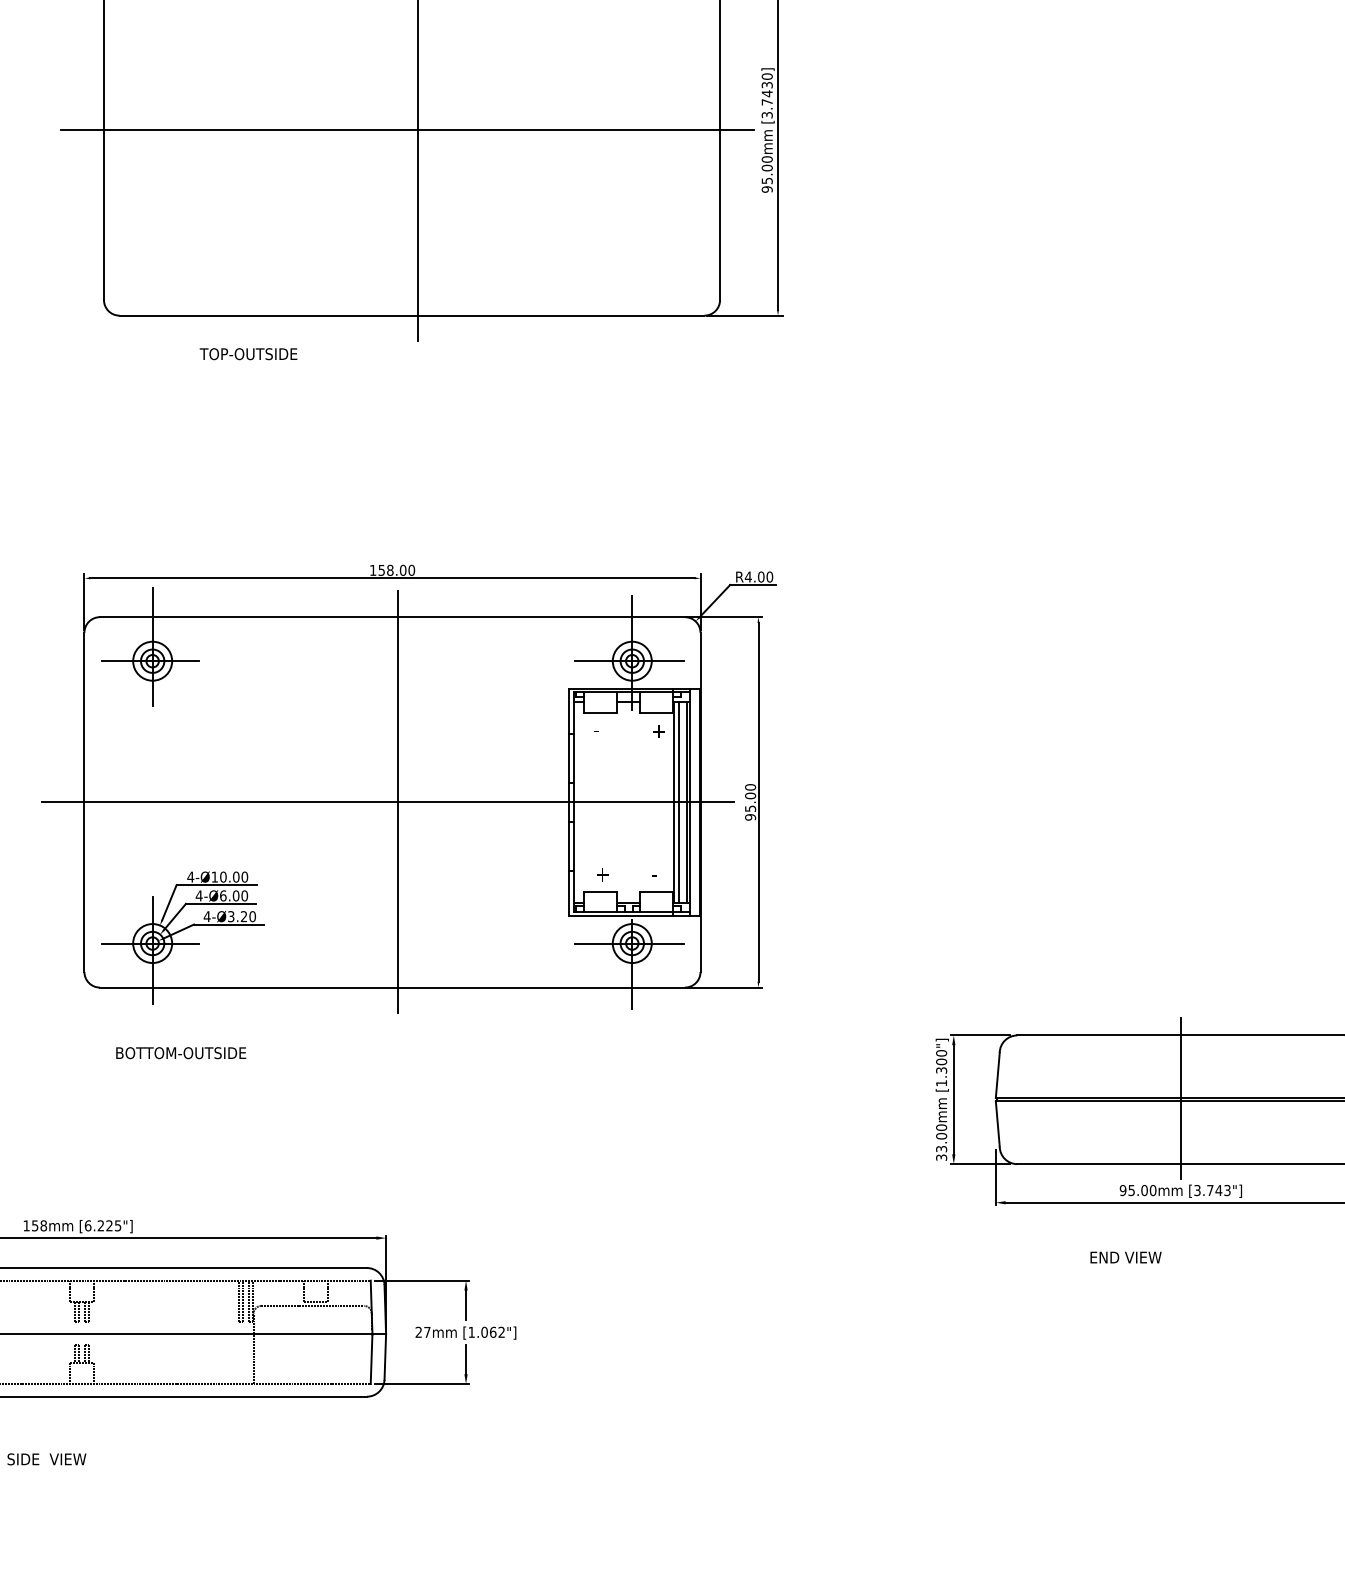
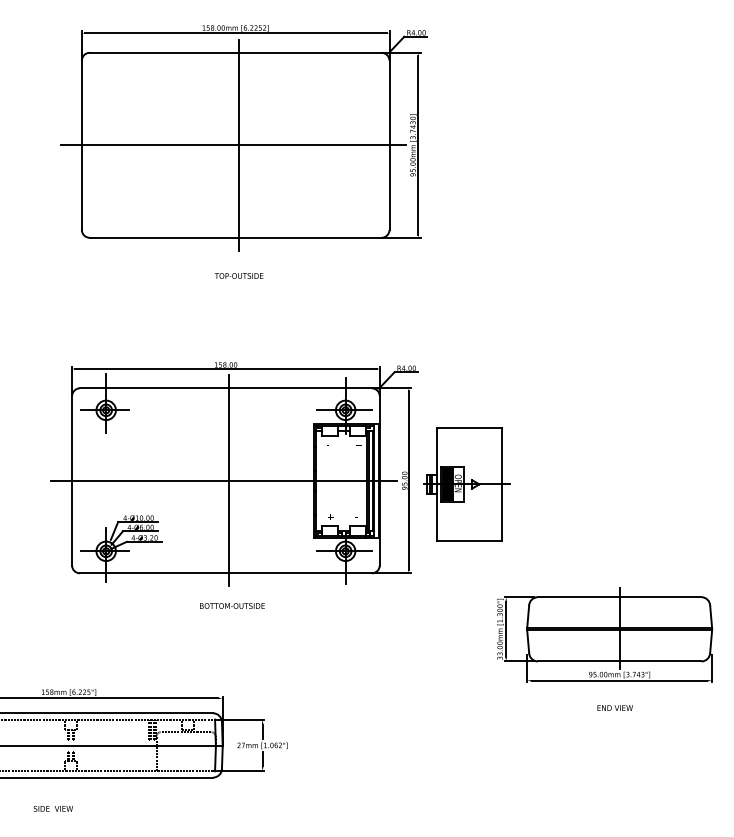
text: (247, 353) -> (238, 275), moved
part: (874, 809) -> (466, 484), added
text: (181, 1052) -> (232, 605), moved
text: (1124, 1256) -> (614, 707), moved

